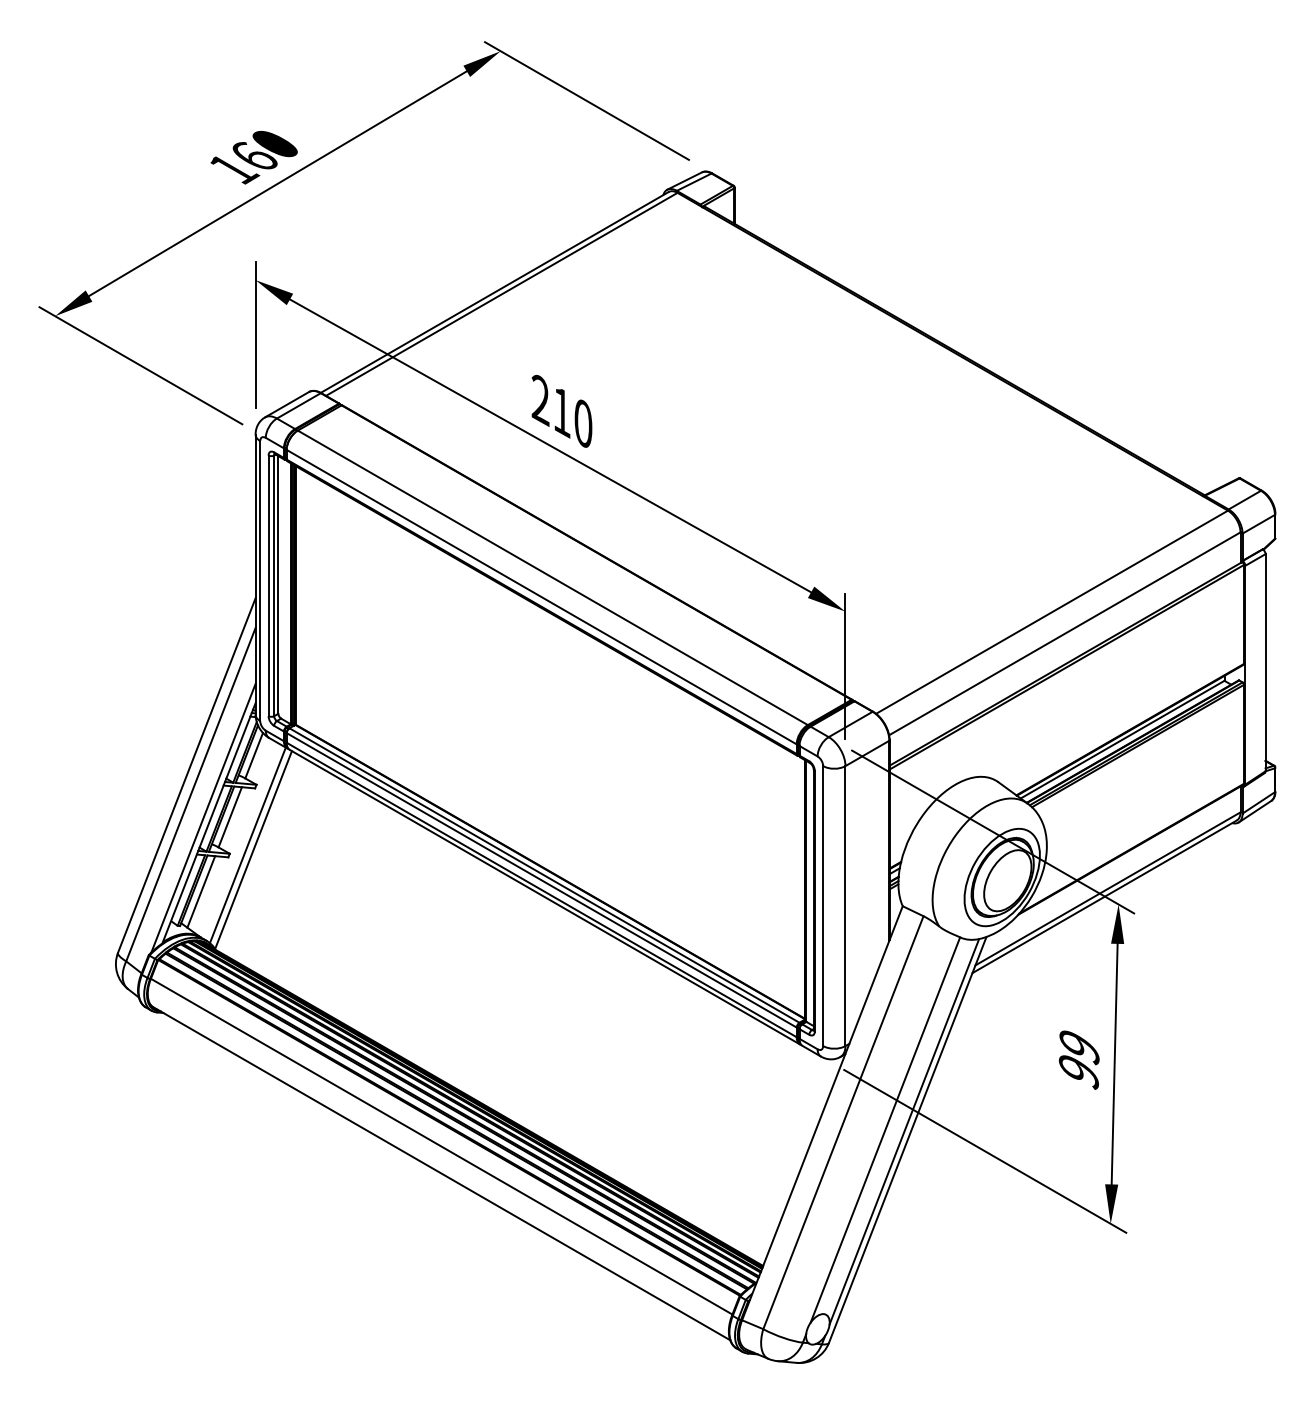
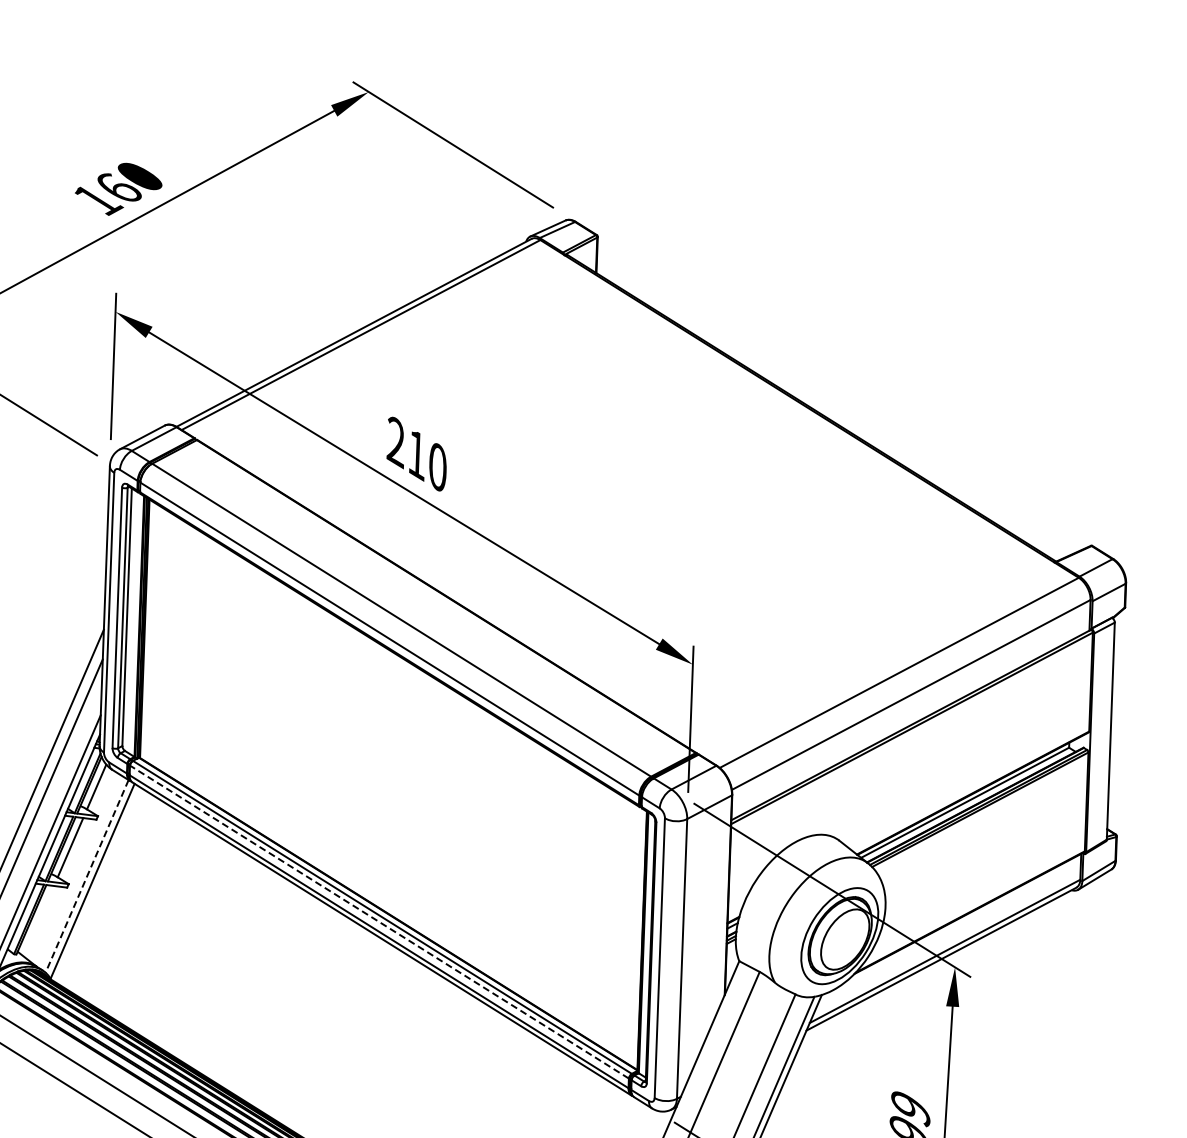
line: (247, 845) -> (86, 876), solid -> dashed
line: (541, 880) -> (379, 922), solid -> dashed
line: (201, 891) -> (39, 920), removed

